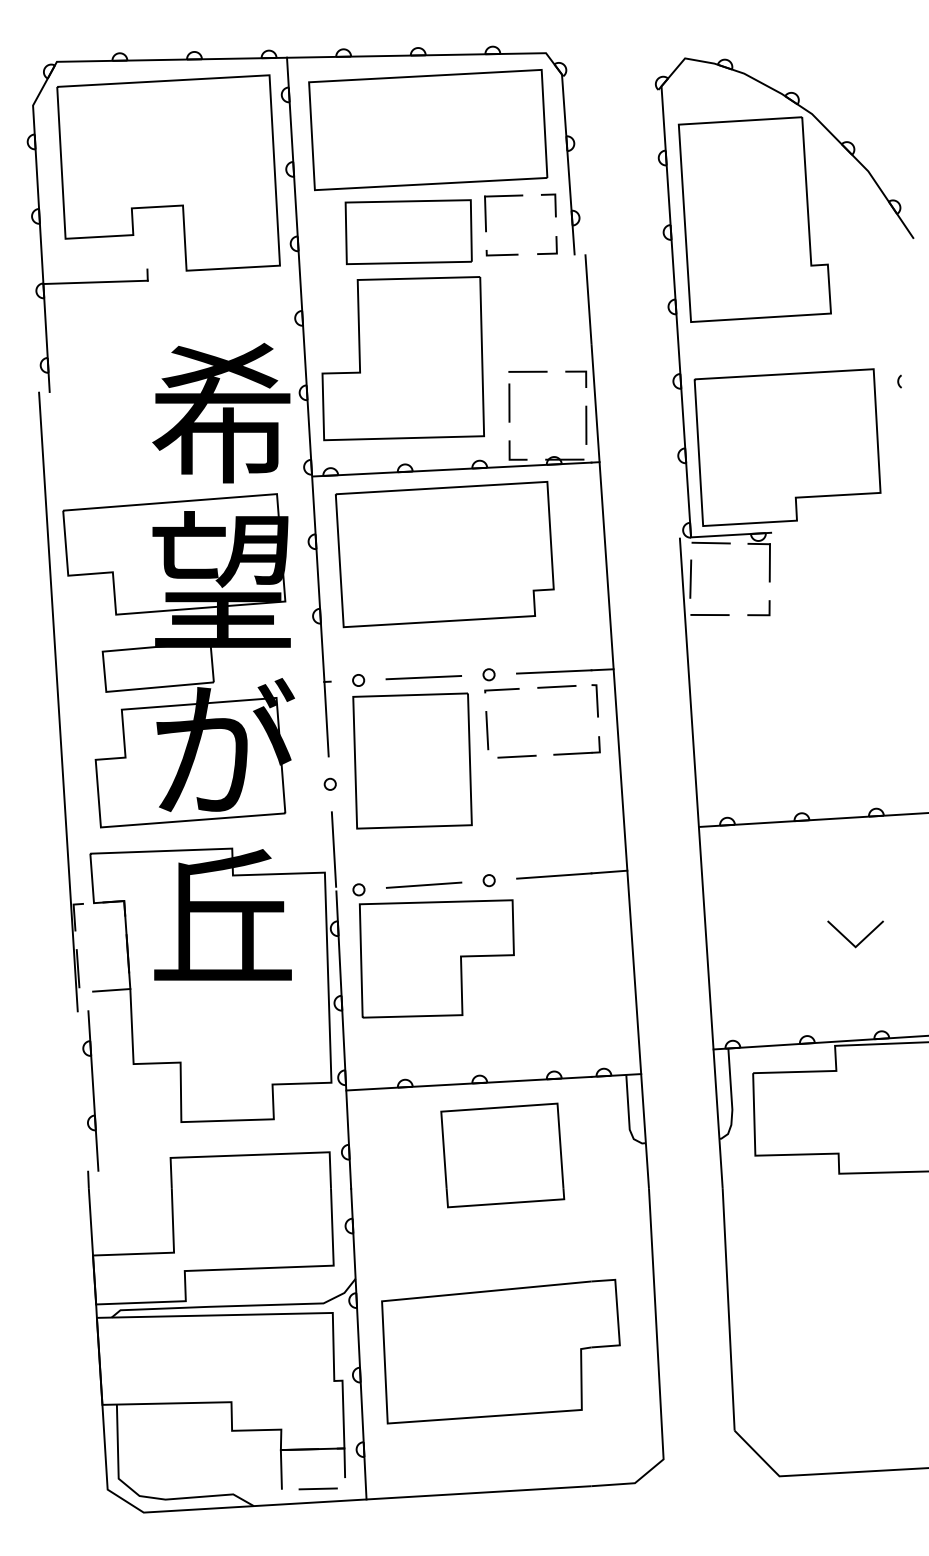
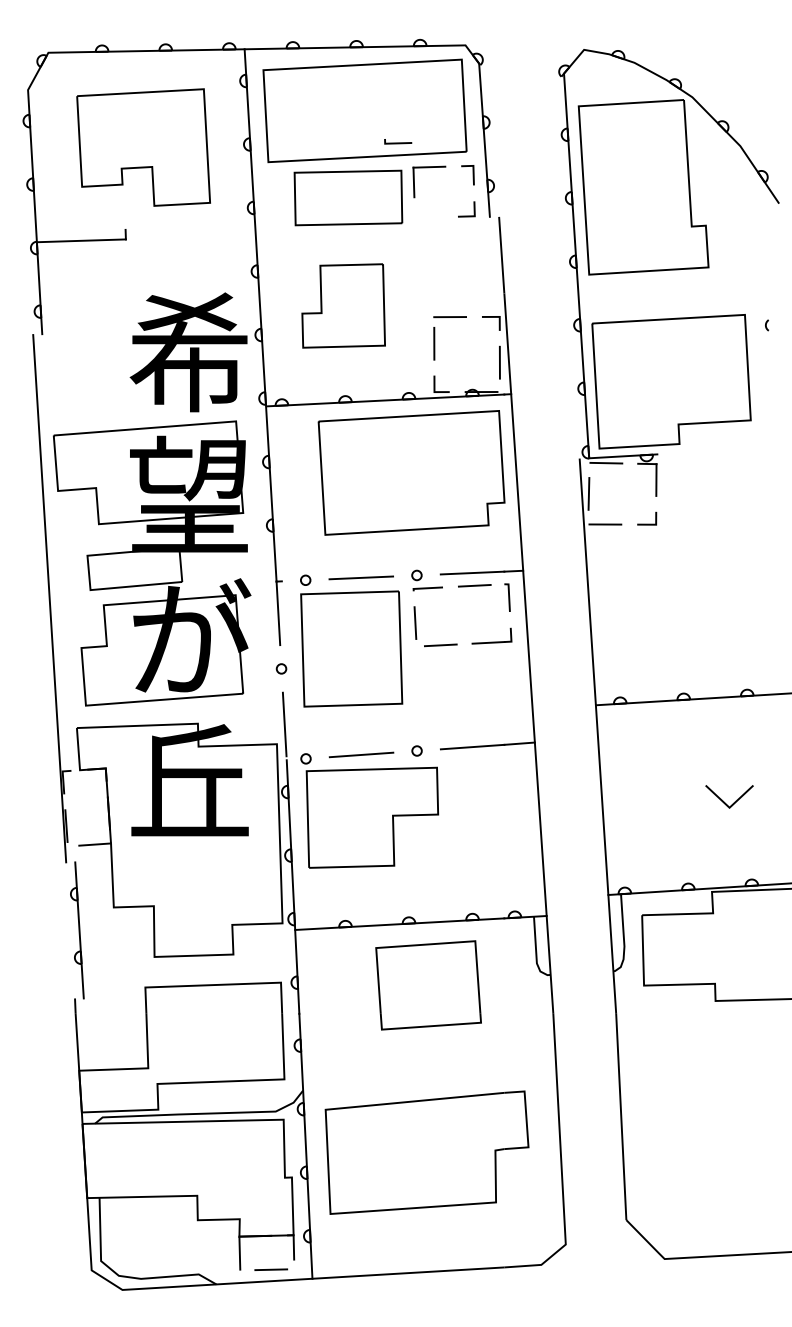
part: (168, 172) -> (143, 147), size x0.7
line: (501, 254) -> (397, 142), moved
part: (402, 358) -> (343, 305), size x0.6
part: (444, 554) -> (411, 472), moved

